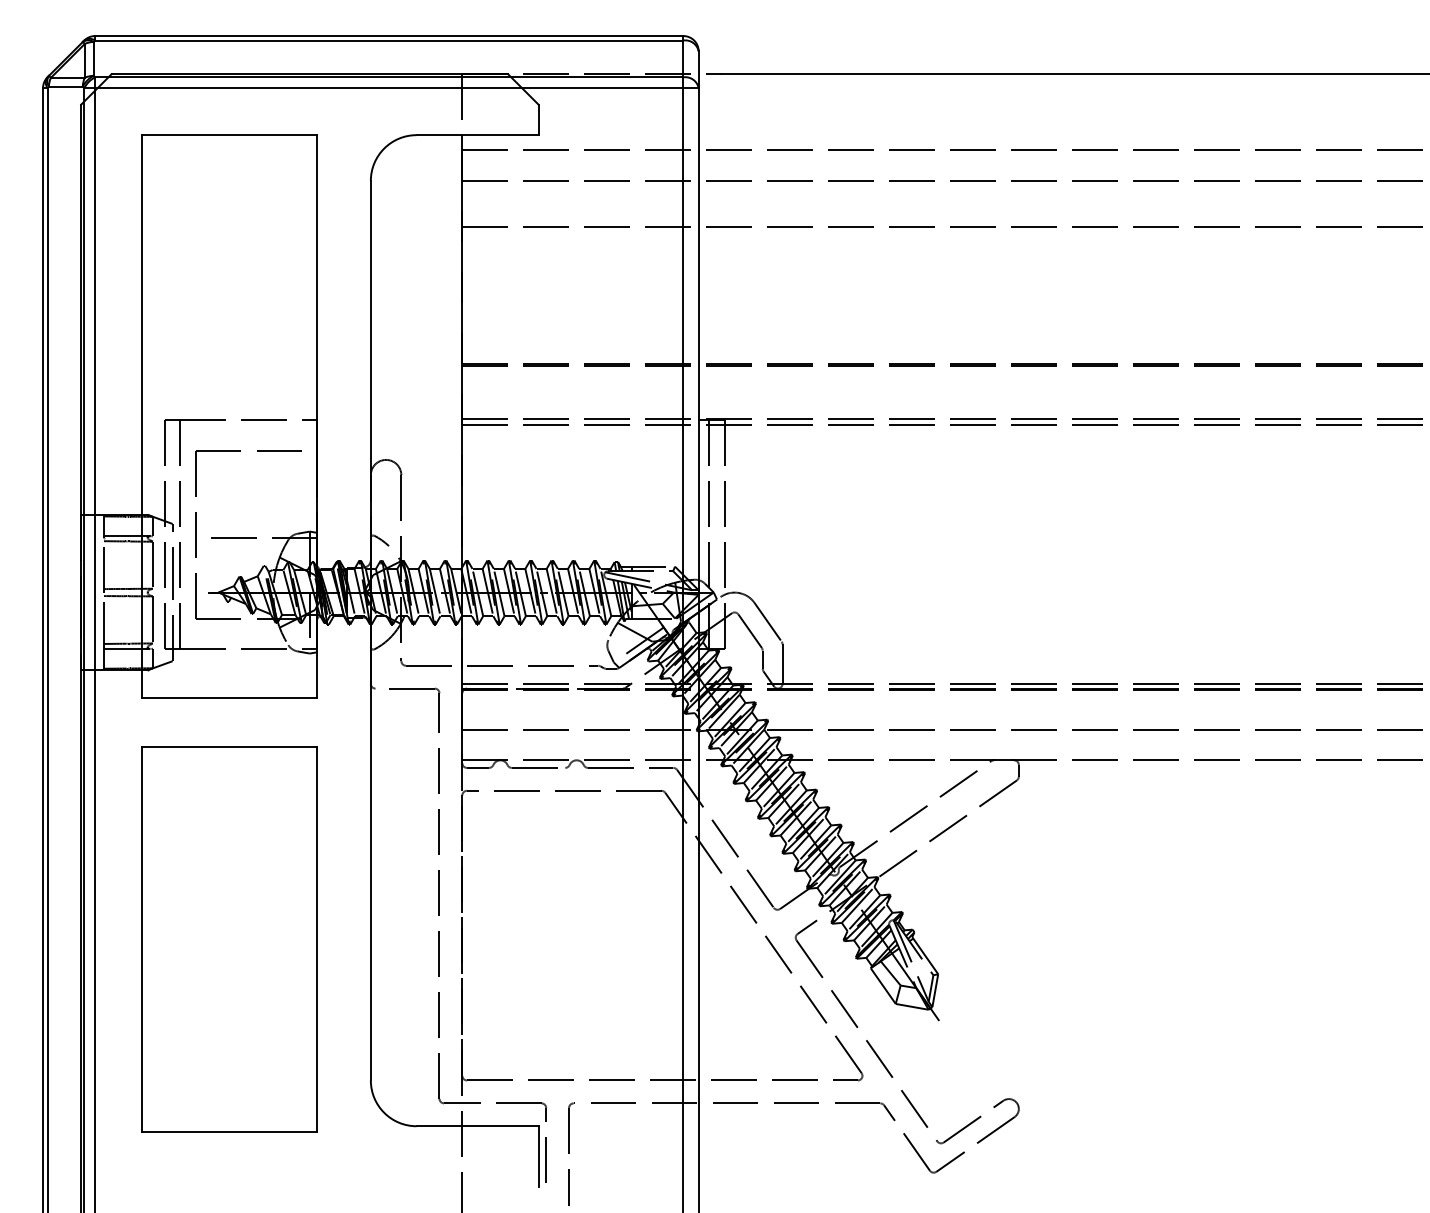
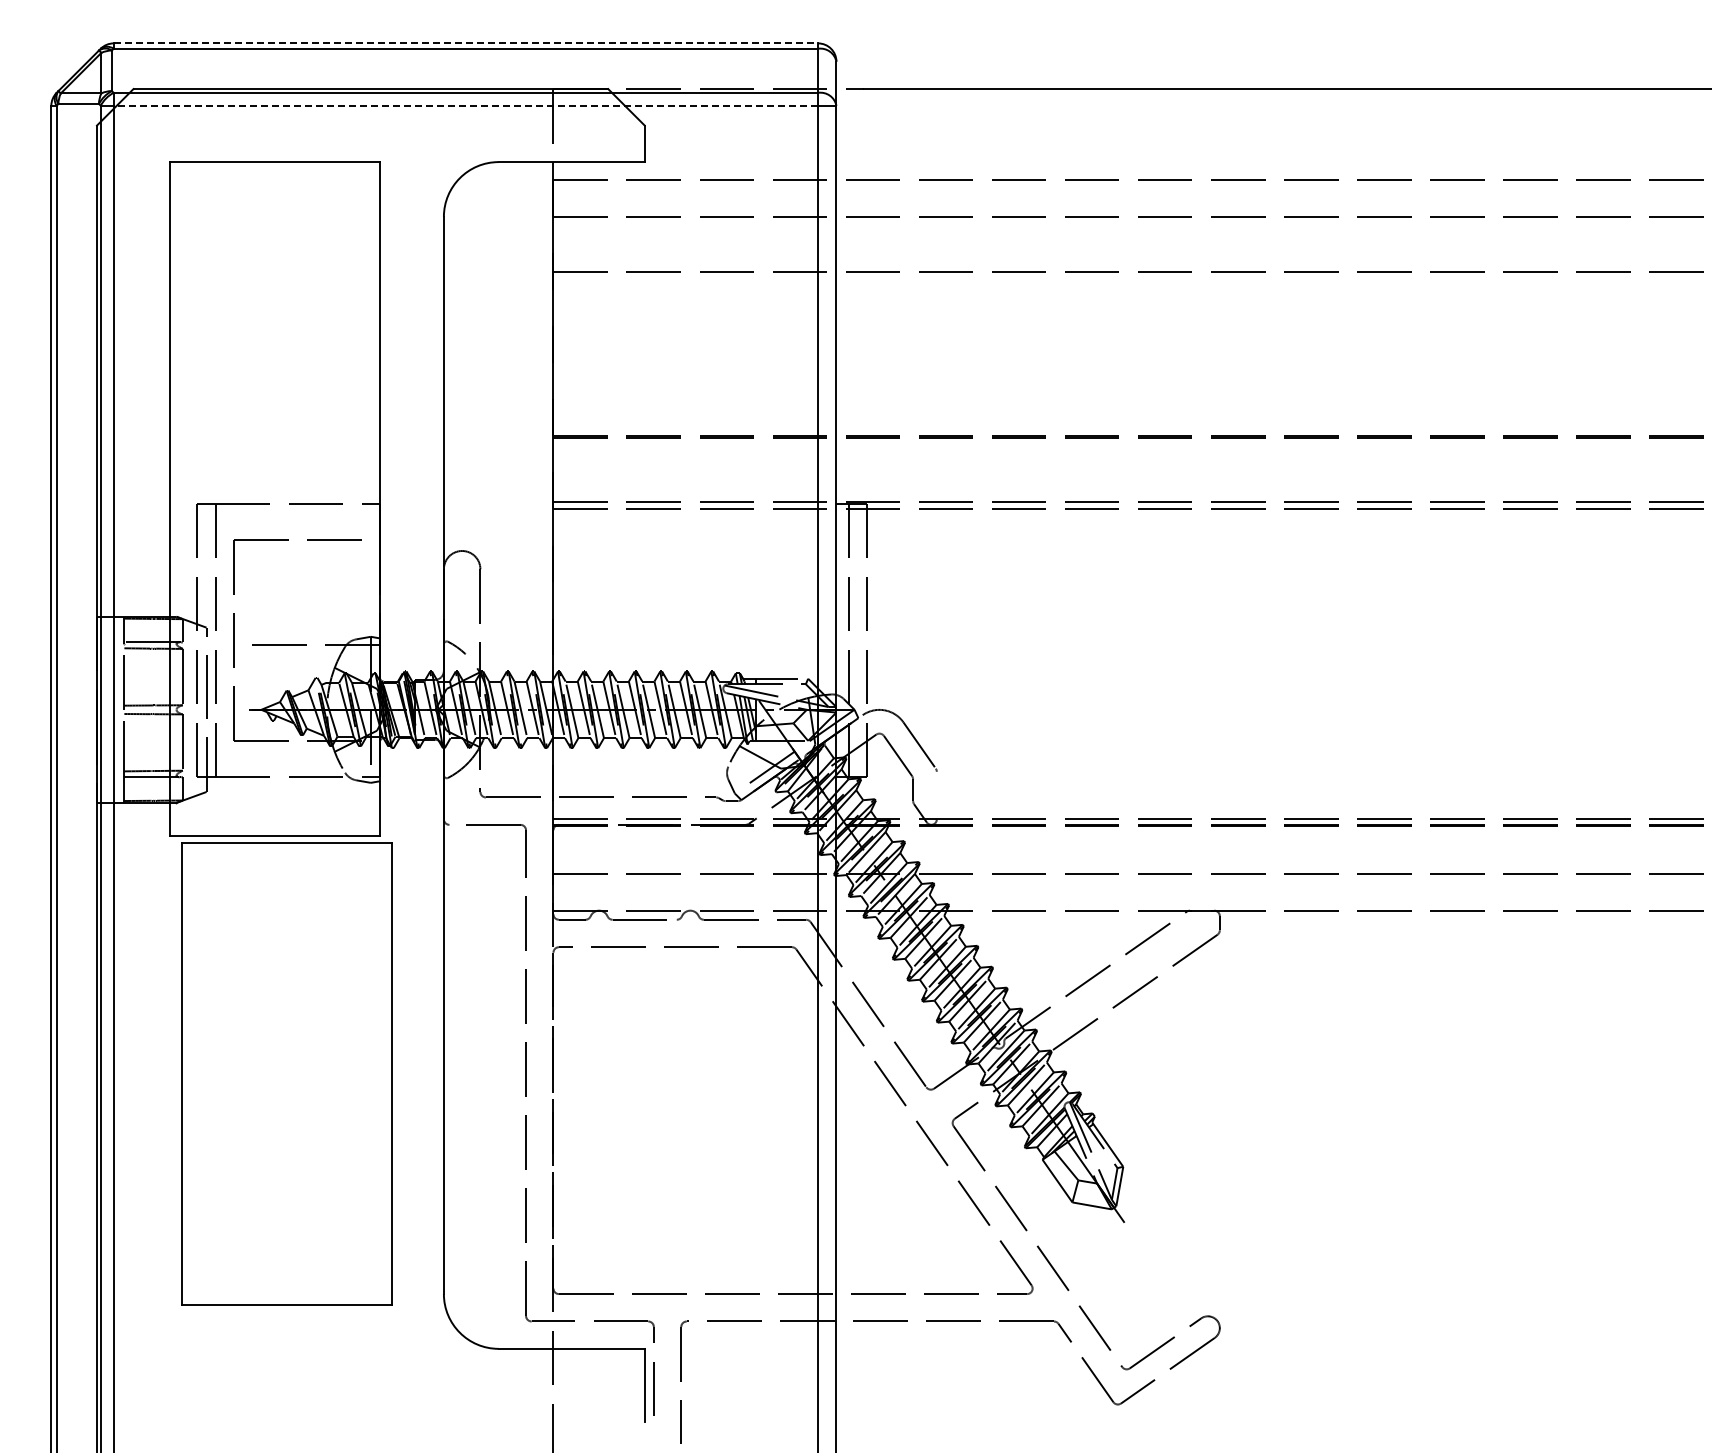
line: (389, 36) -> (466, 43), solid -> dashed
line: (388, 87) -> (465, 105), solid -> dashed
line: (782, 664) -> (936, 795), removed
part: (229, 938) -> (286, 1073), moved

